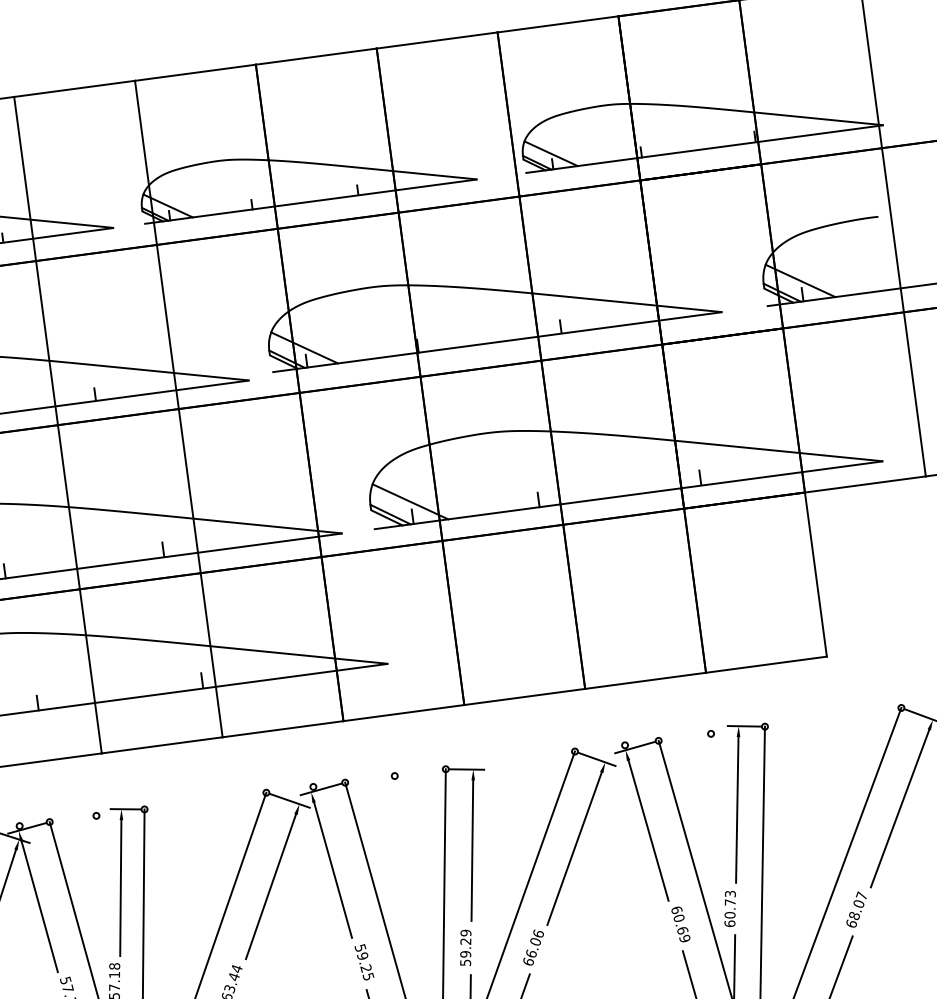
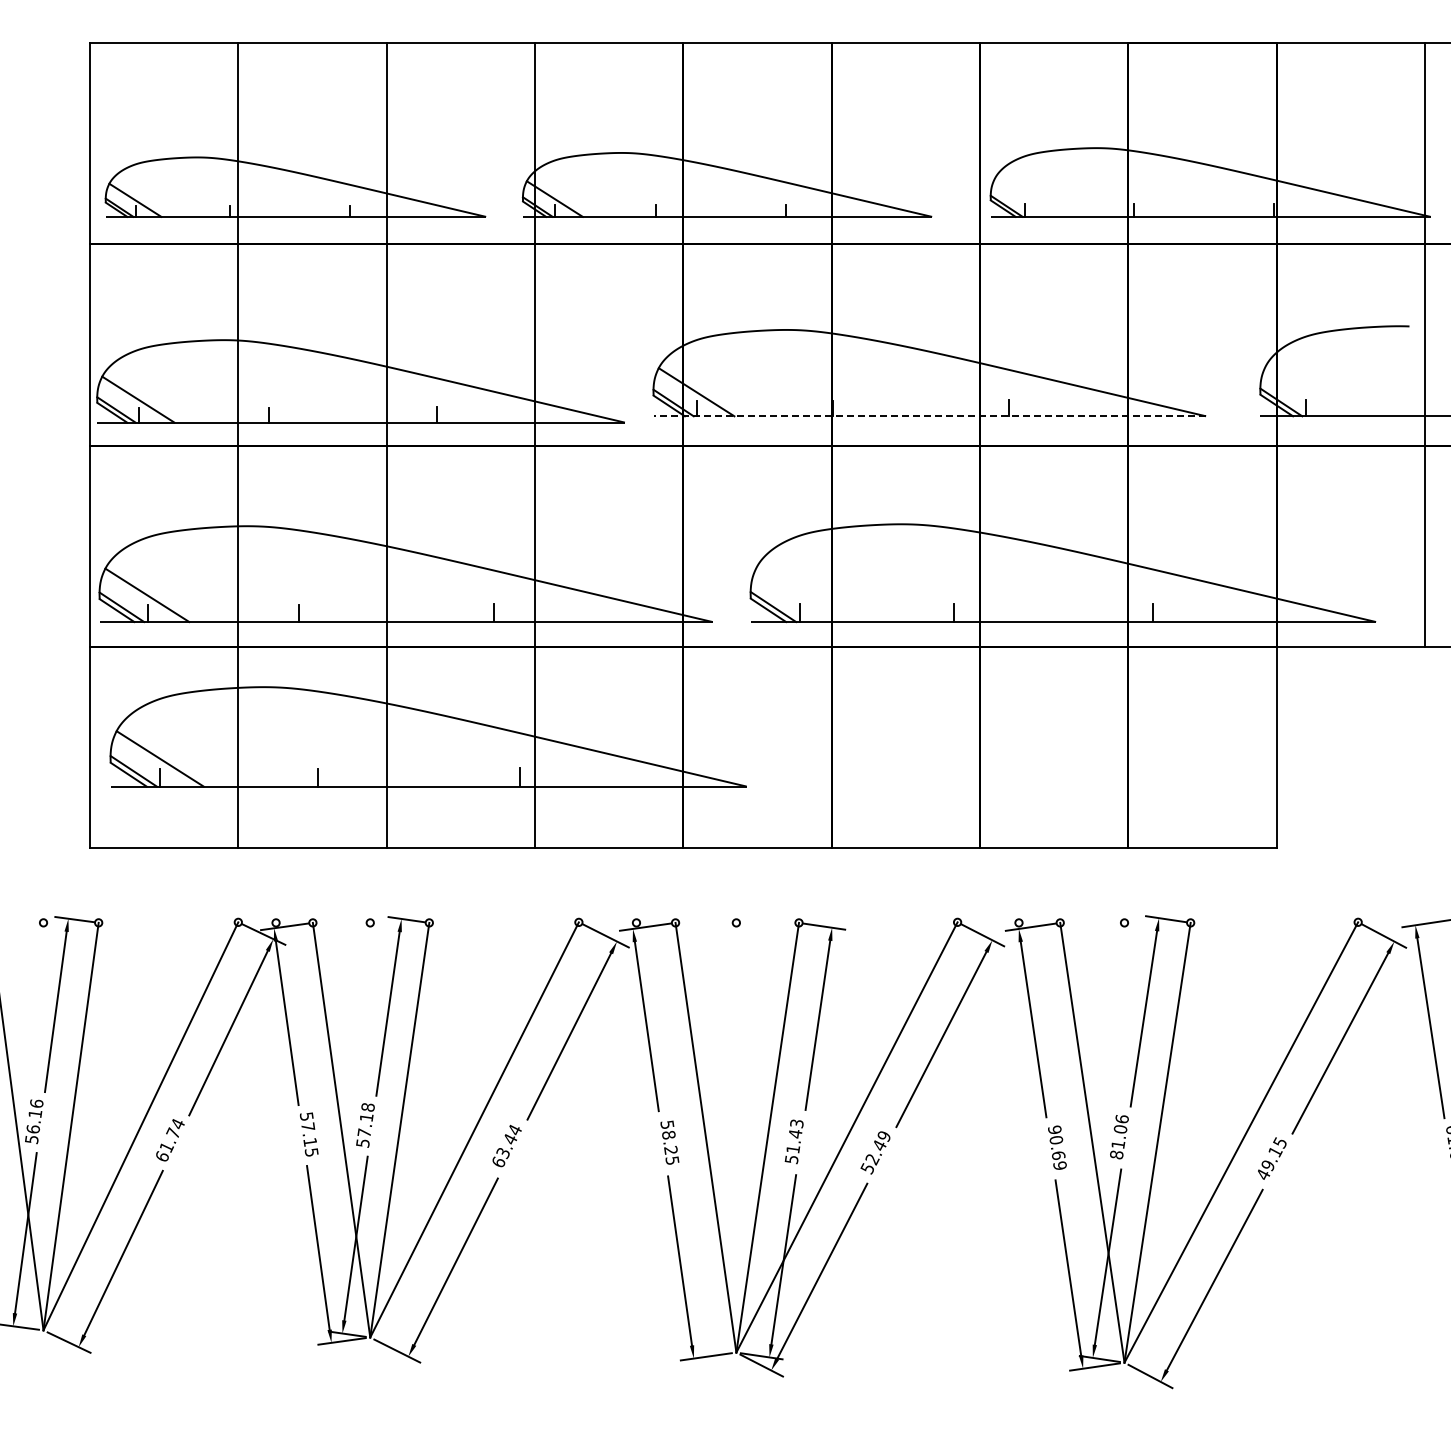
line: (550, 153) -> (1024, 197), removed
line: (799, 281) -> (1304, 391), removed
line: (497, 342) -> (929, 416), solid -> dashed
line: (410, 501) -> (799, 594), removed
text: (676, 909) -> (1054, 1129), 60.69 -> 90.69
text: (730, 909) -> (1119, 1137), 60.73 -> 81.06
text: (856, 909) -> (1271, 1157), 68.07 -> 49.15
text: (465, 943) -> (794, 1136), 59.29 -> 51.43
text: (533, 948) -> (875, 1152), 66.06 -> 52.49
text: (362, 955) -> (668, 1134), 59.25 -> 58.25

